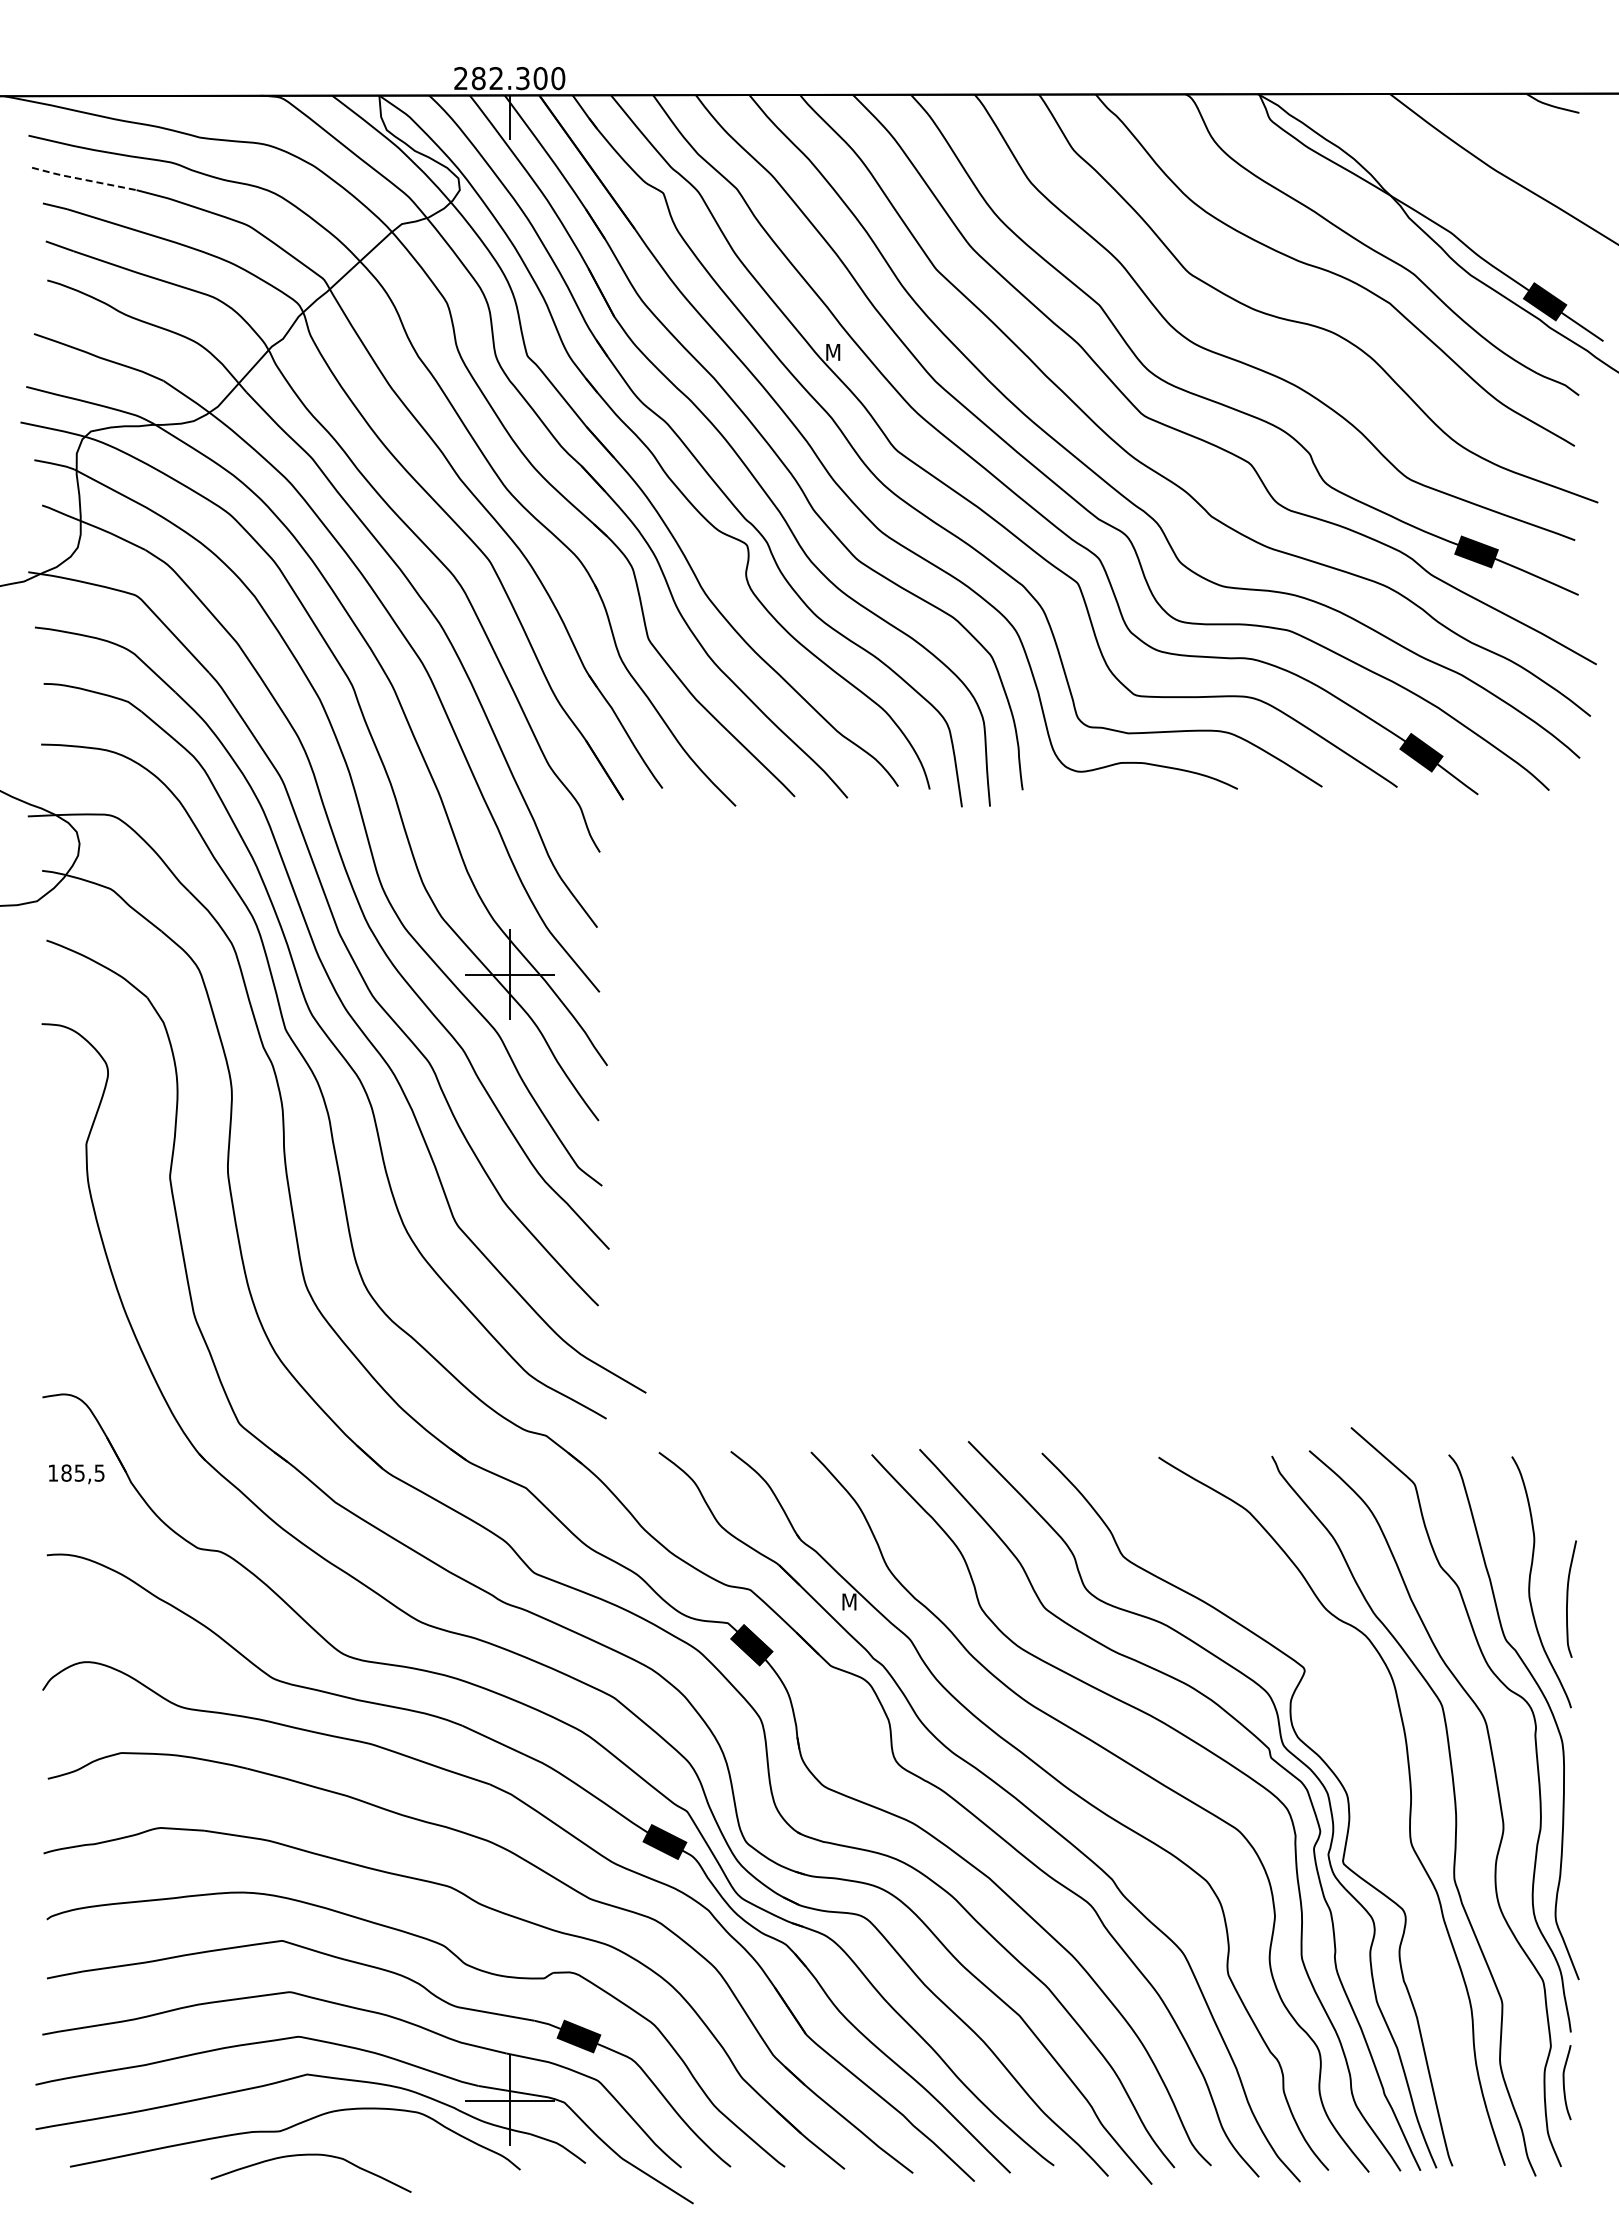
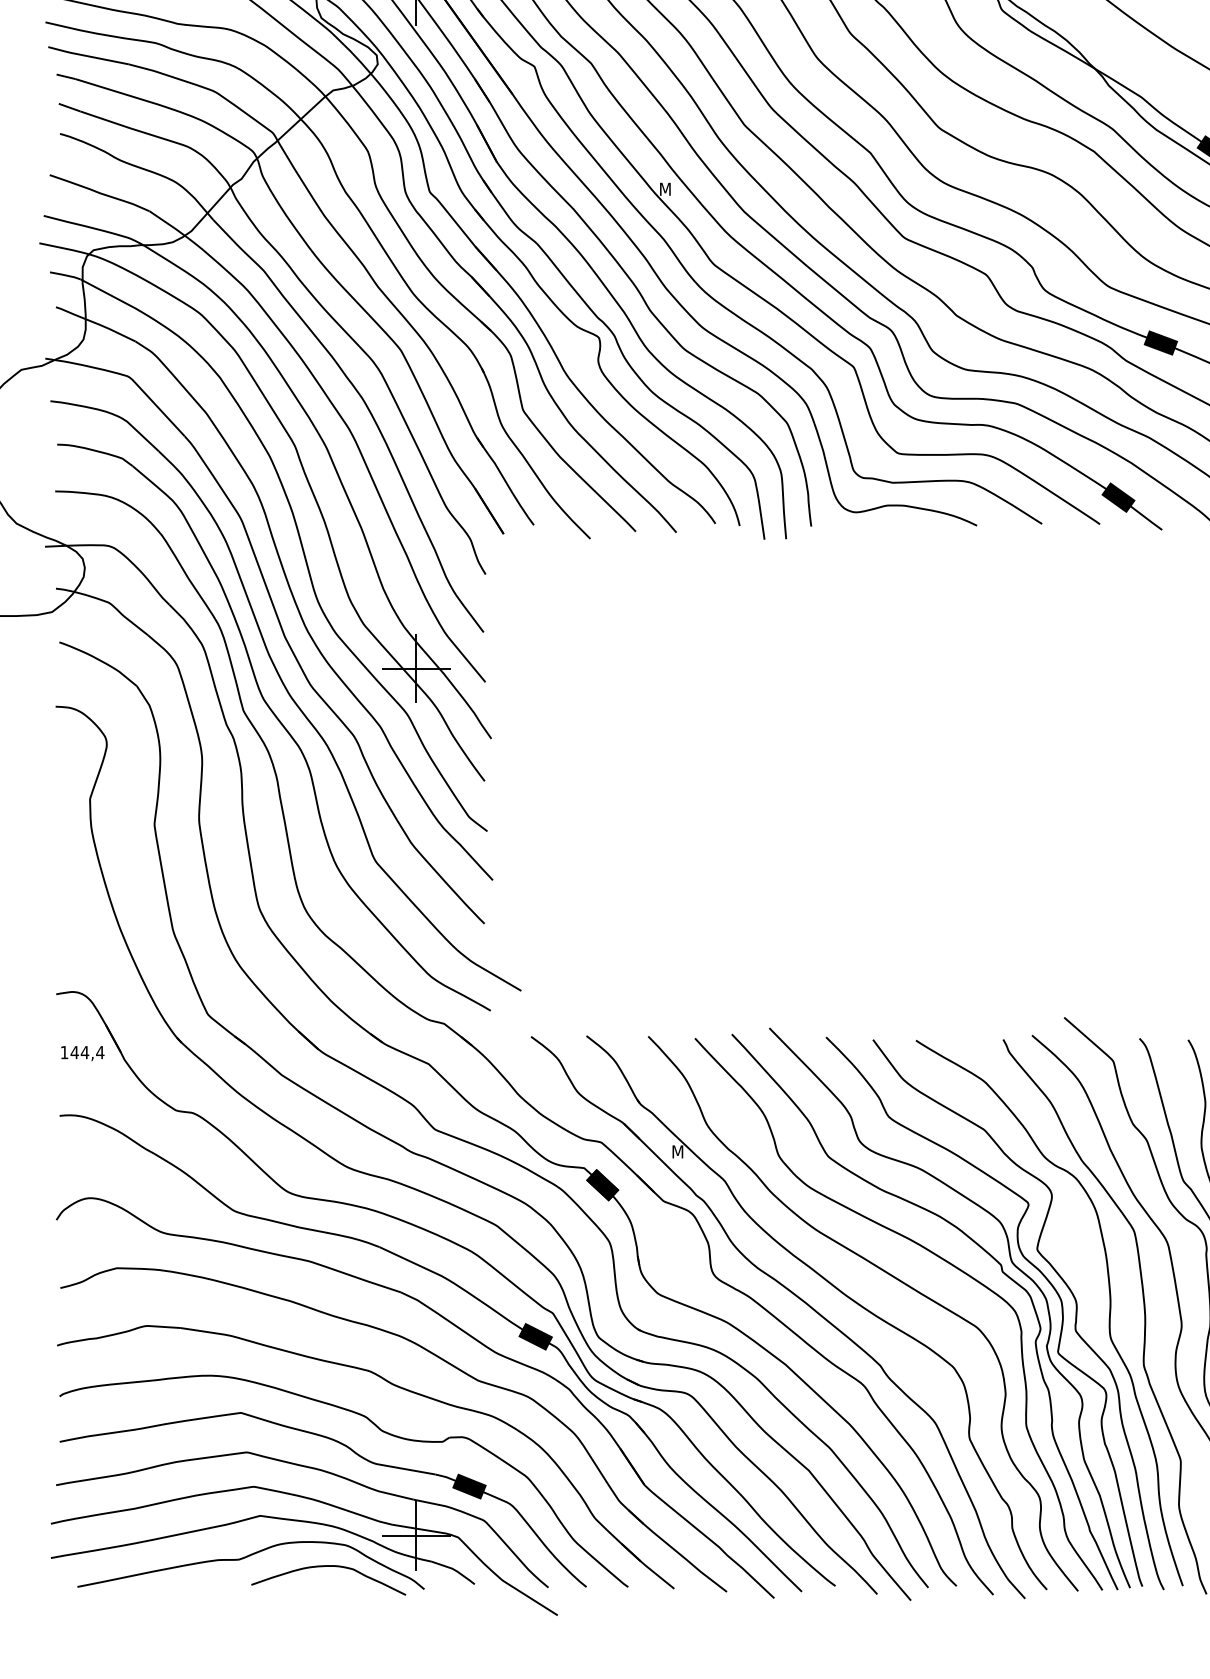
line: (83, 179) -> (87, 56), dashed -> solid
text: (83, 1472) -> (87, 1052), 185,5 -> 144,4
curve: (1349, 1770) -> (1063, 1281), added
curve: (310, 2155) -> (328, 1566), moved

